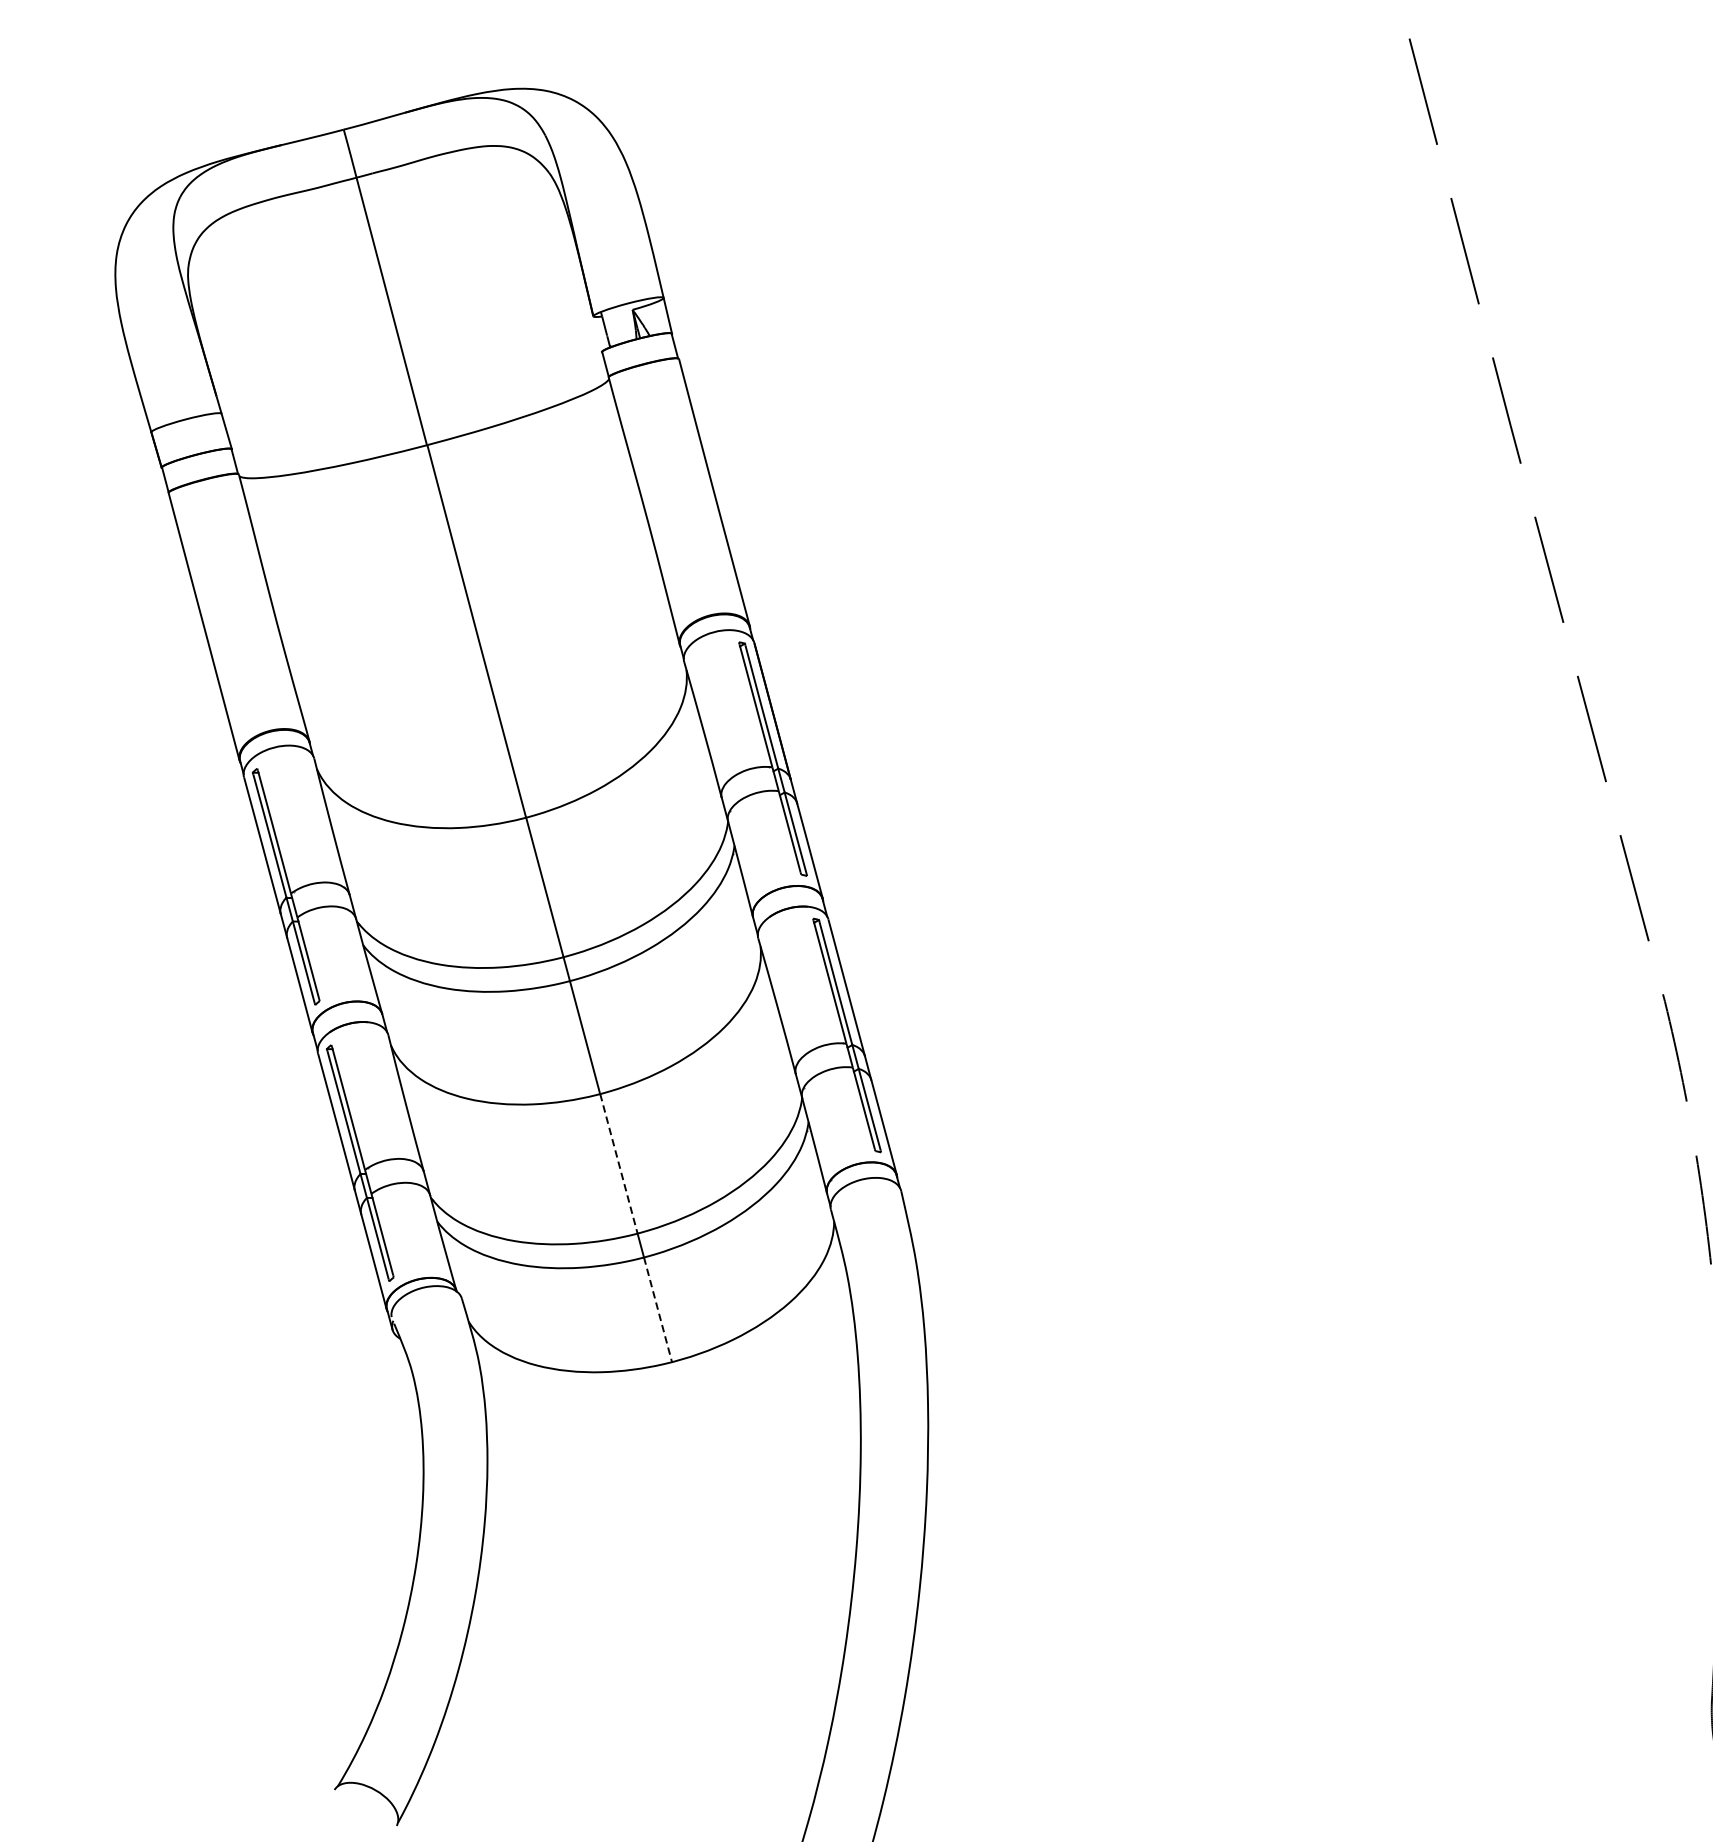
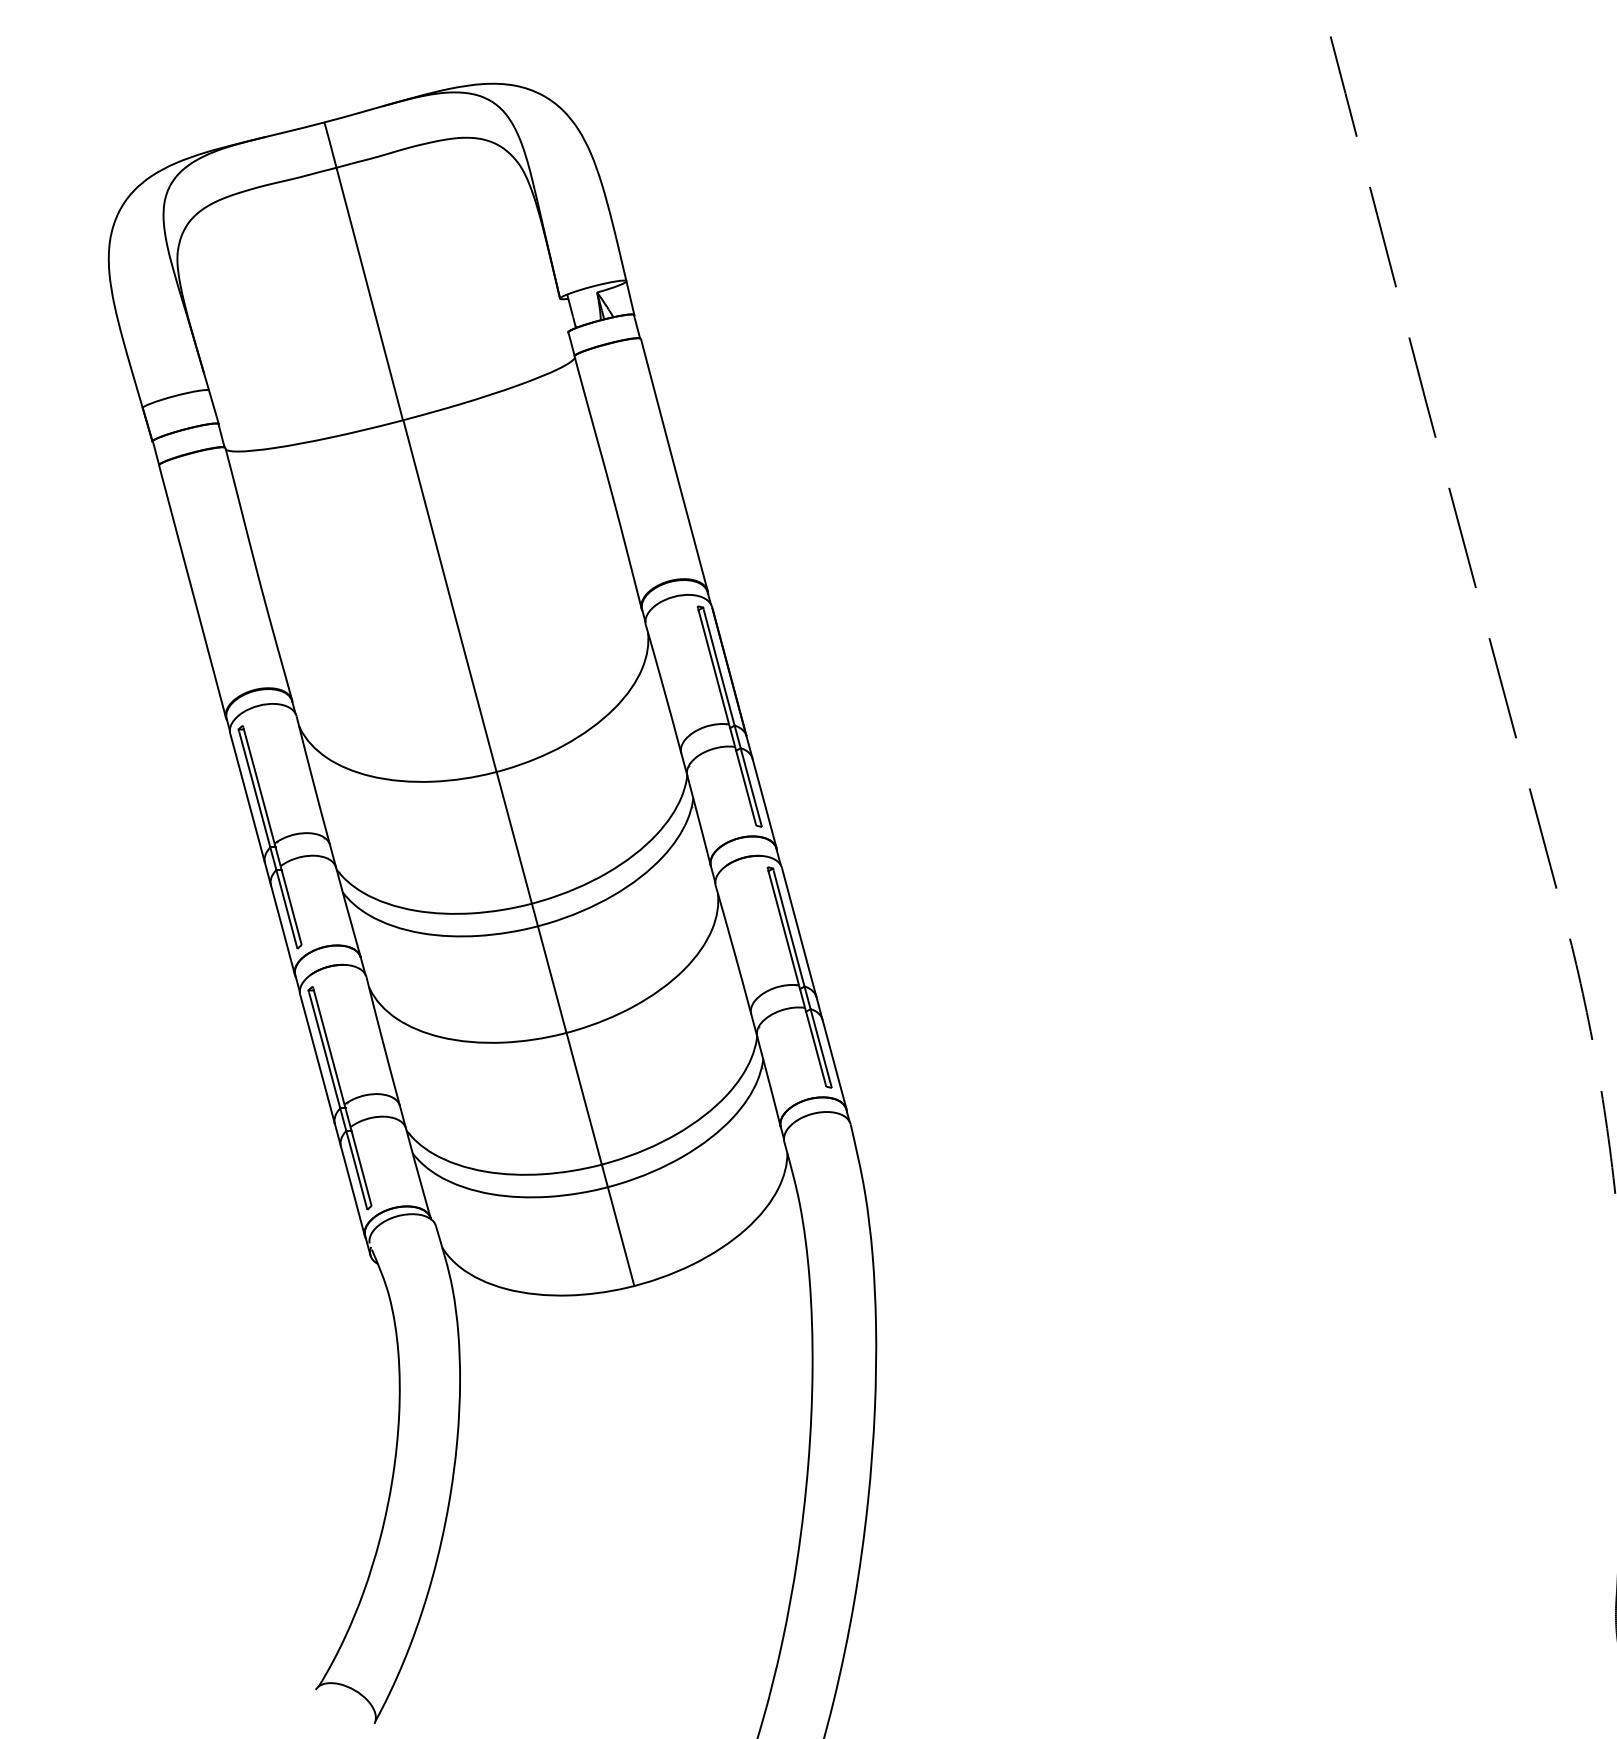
line: (619, 1164) -> (584, 1099), dashed -> solid
line: (658, 1310) -> (621, 1237), dashed -> solid

